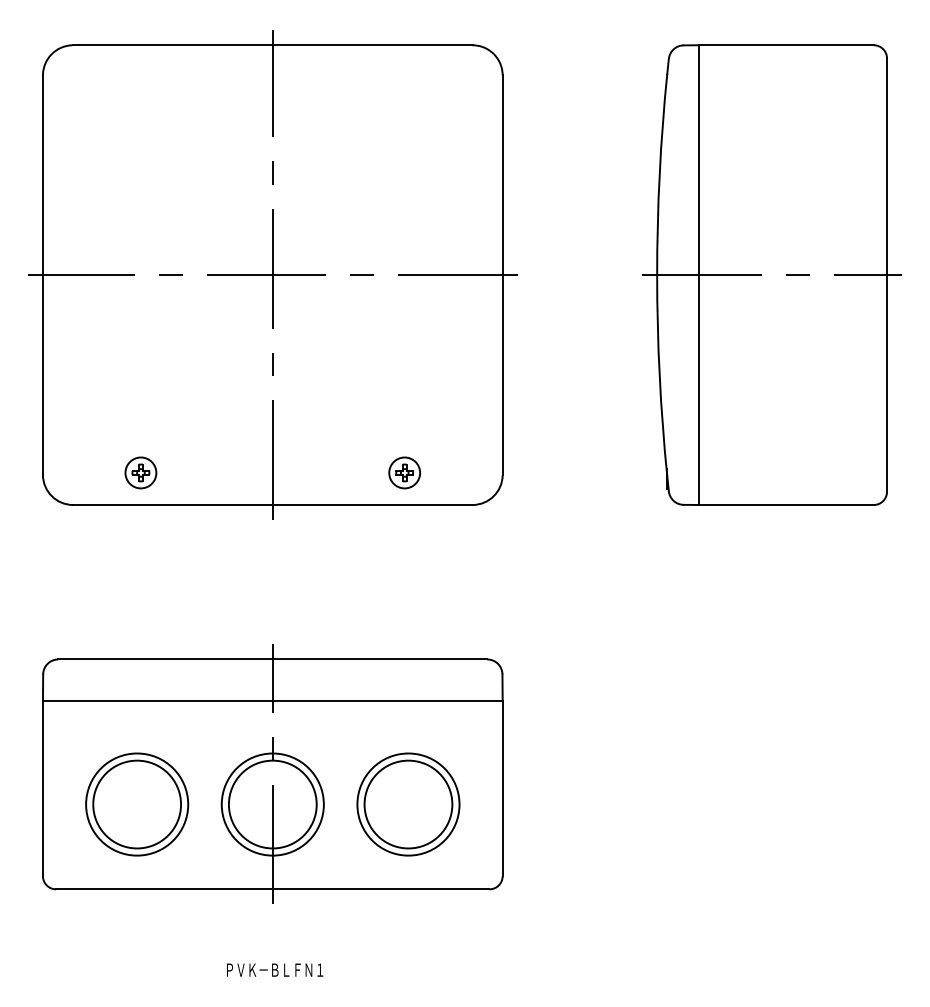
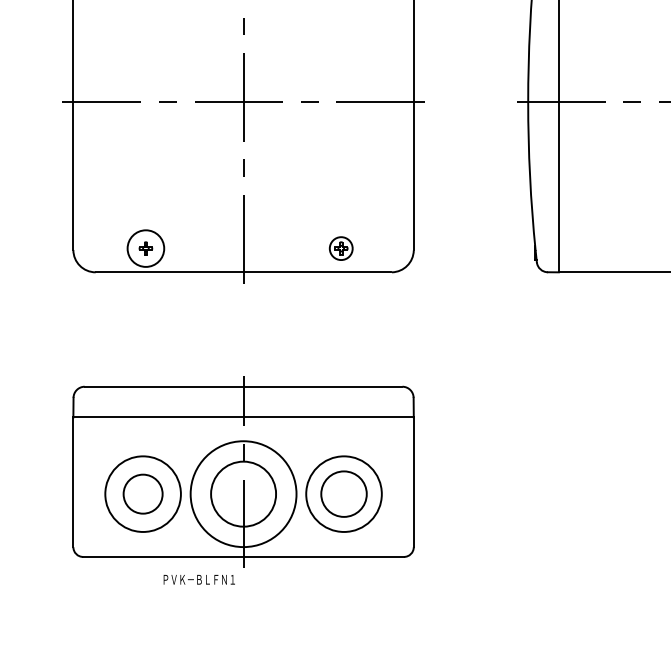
circle: (140, 472) -> (145, 248), size x1.6
circle: (137, 804) -> (143, 494), size x0.6
circle: (272, 804) -> (243, 494), size x1.4
circle: (408, 804) -> (344, 494), size x0.7
text: (275, 969) -> (199, 579), moved

